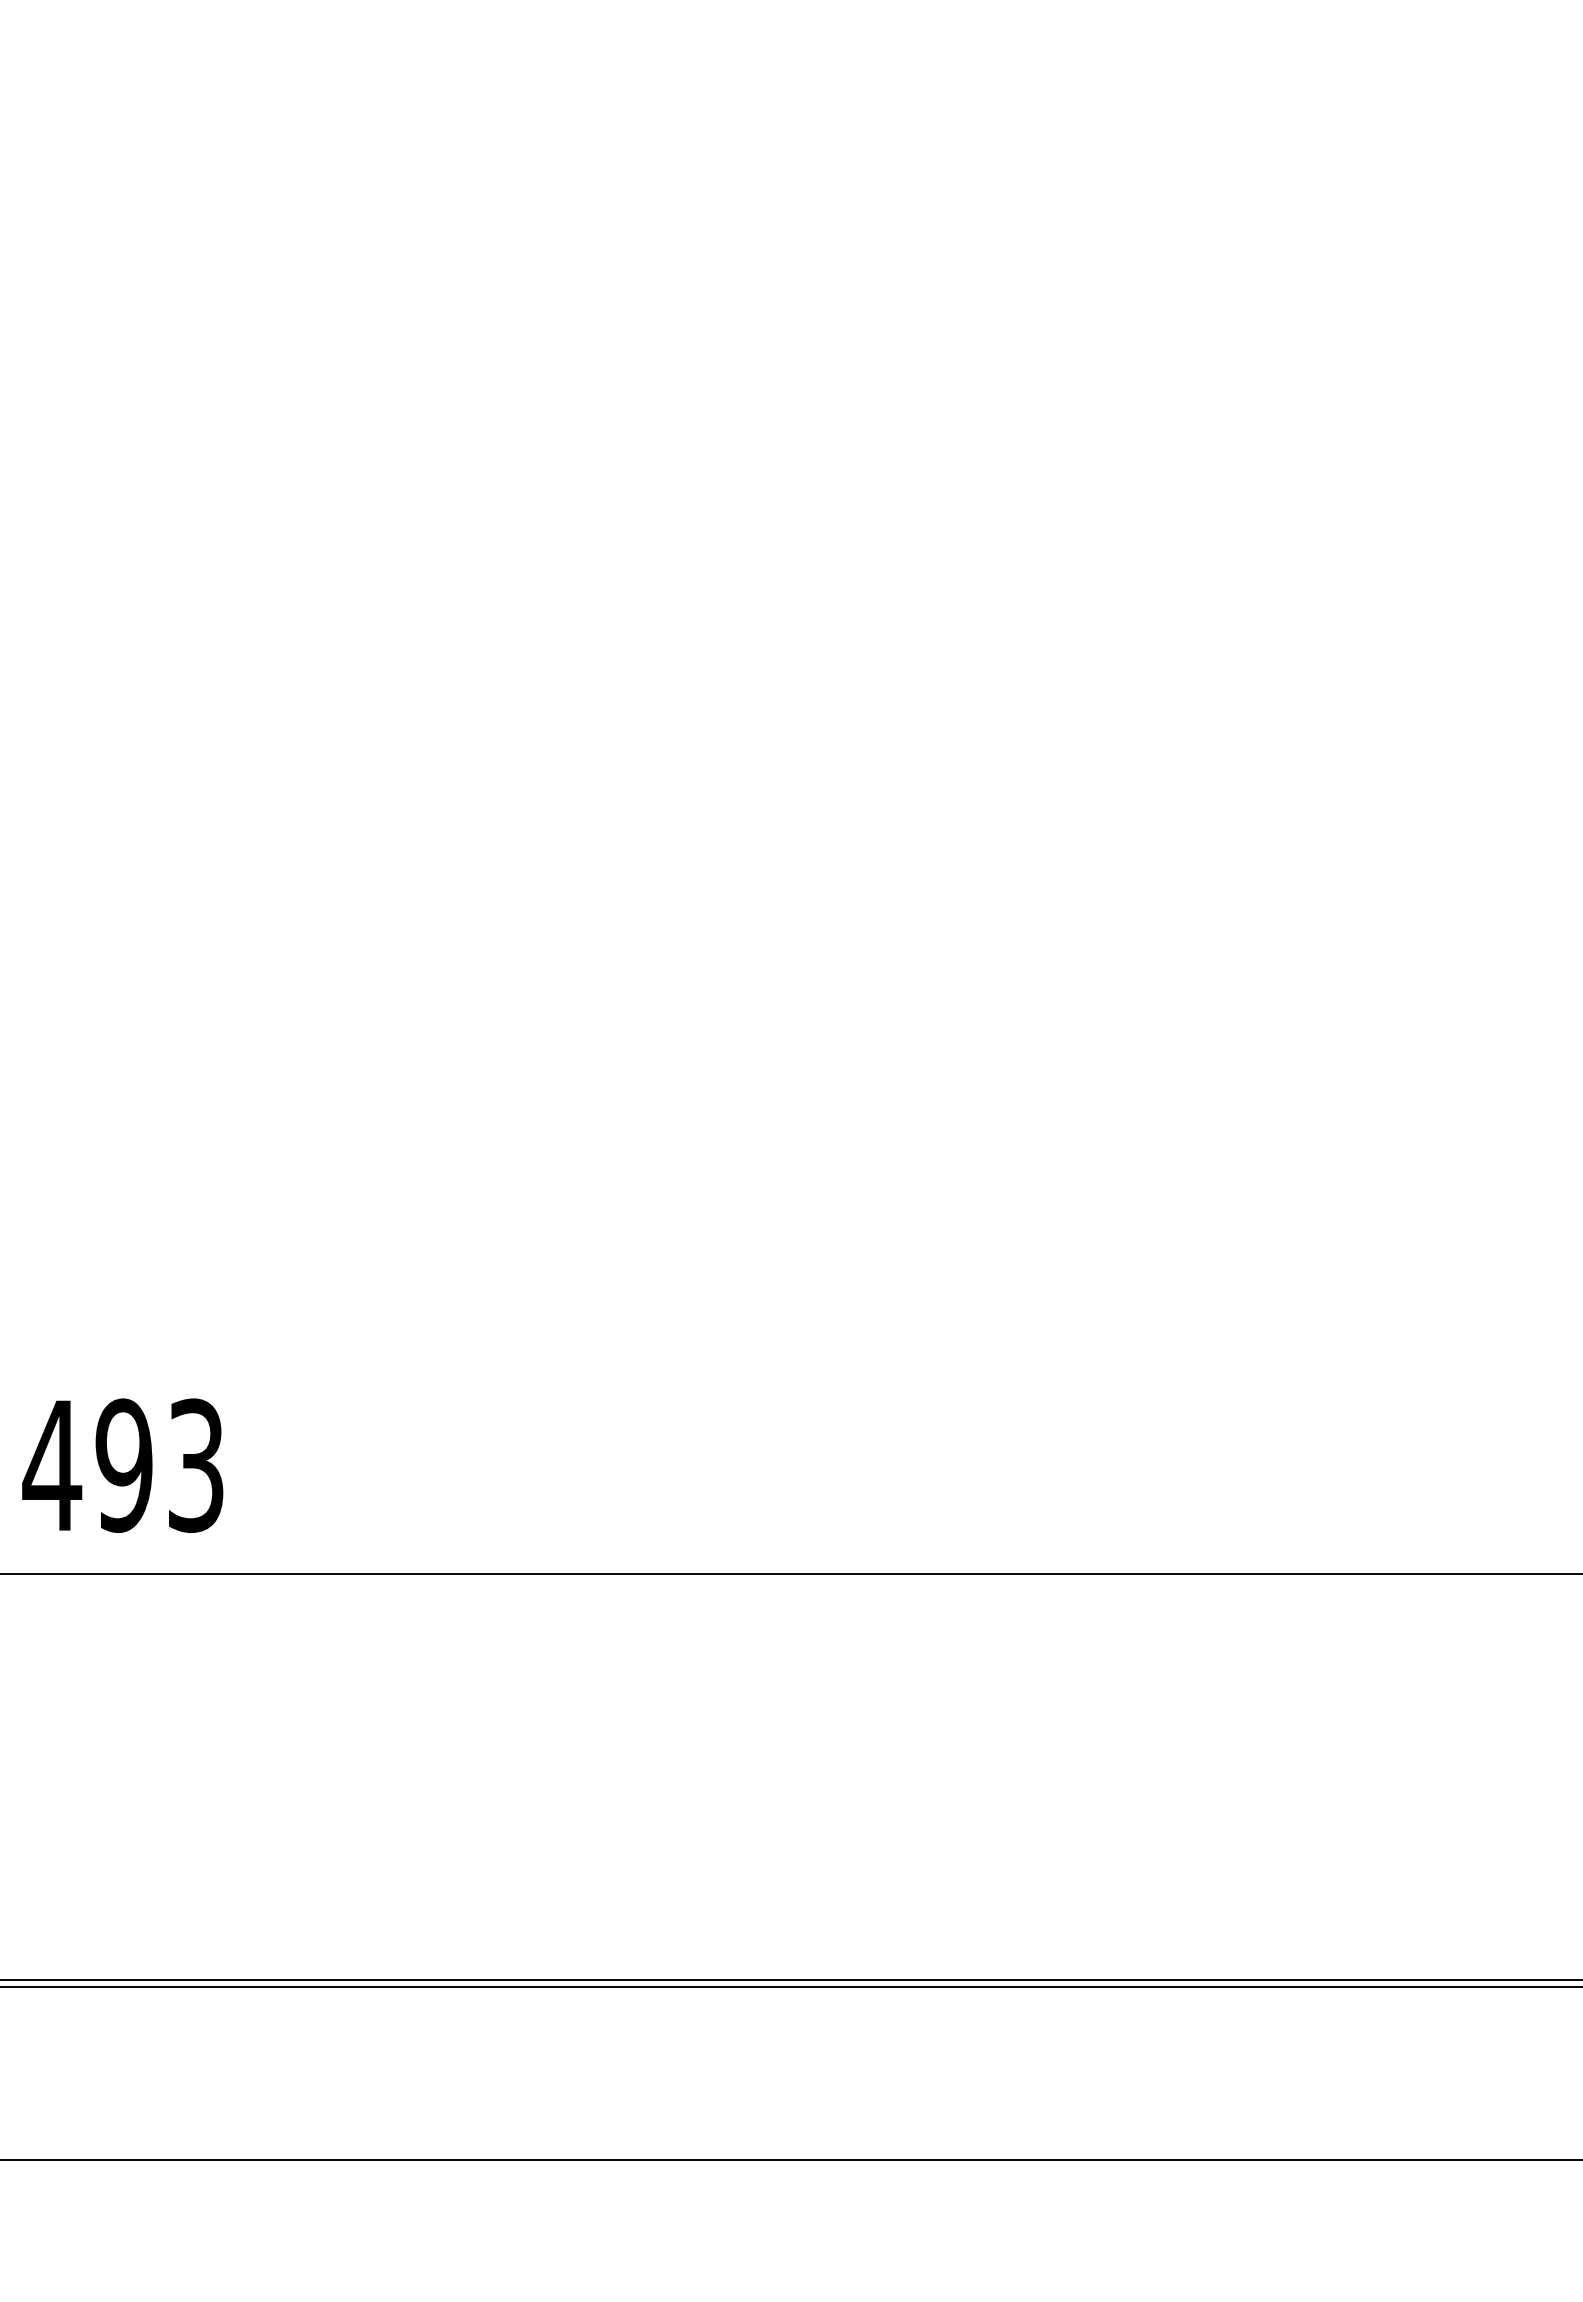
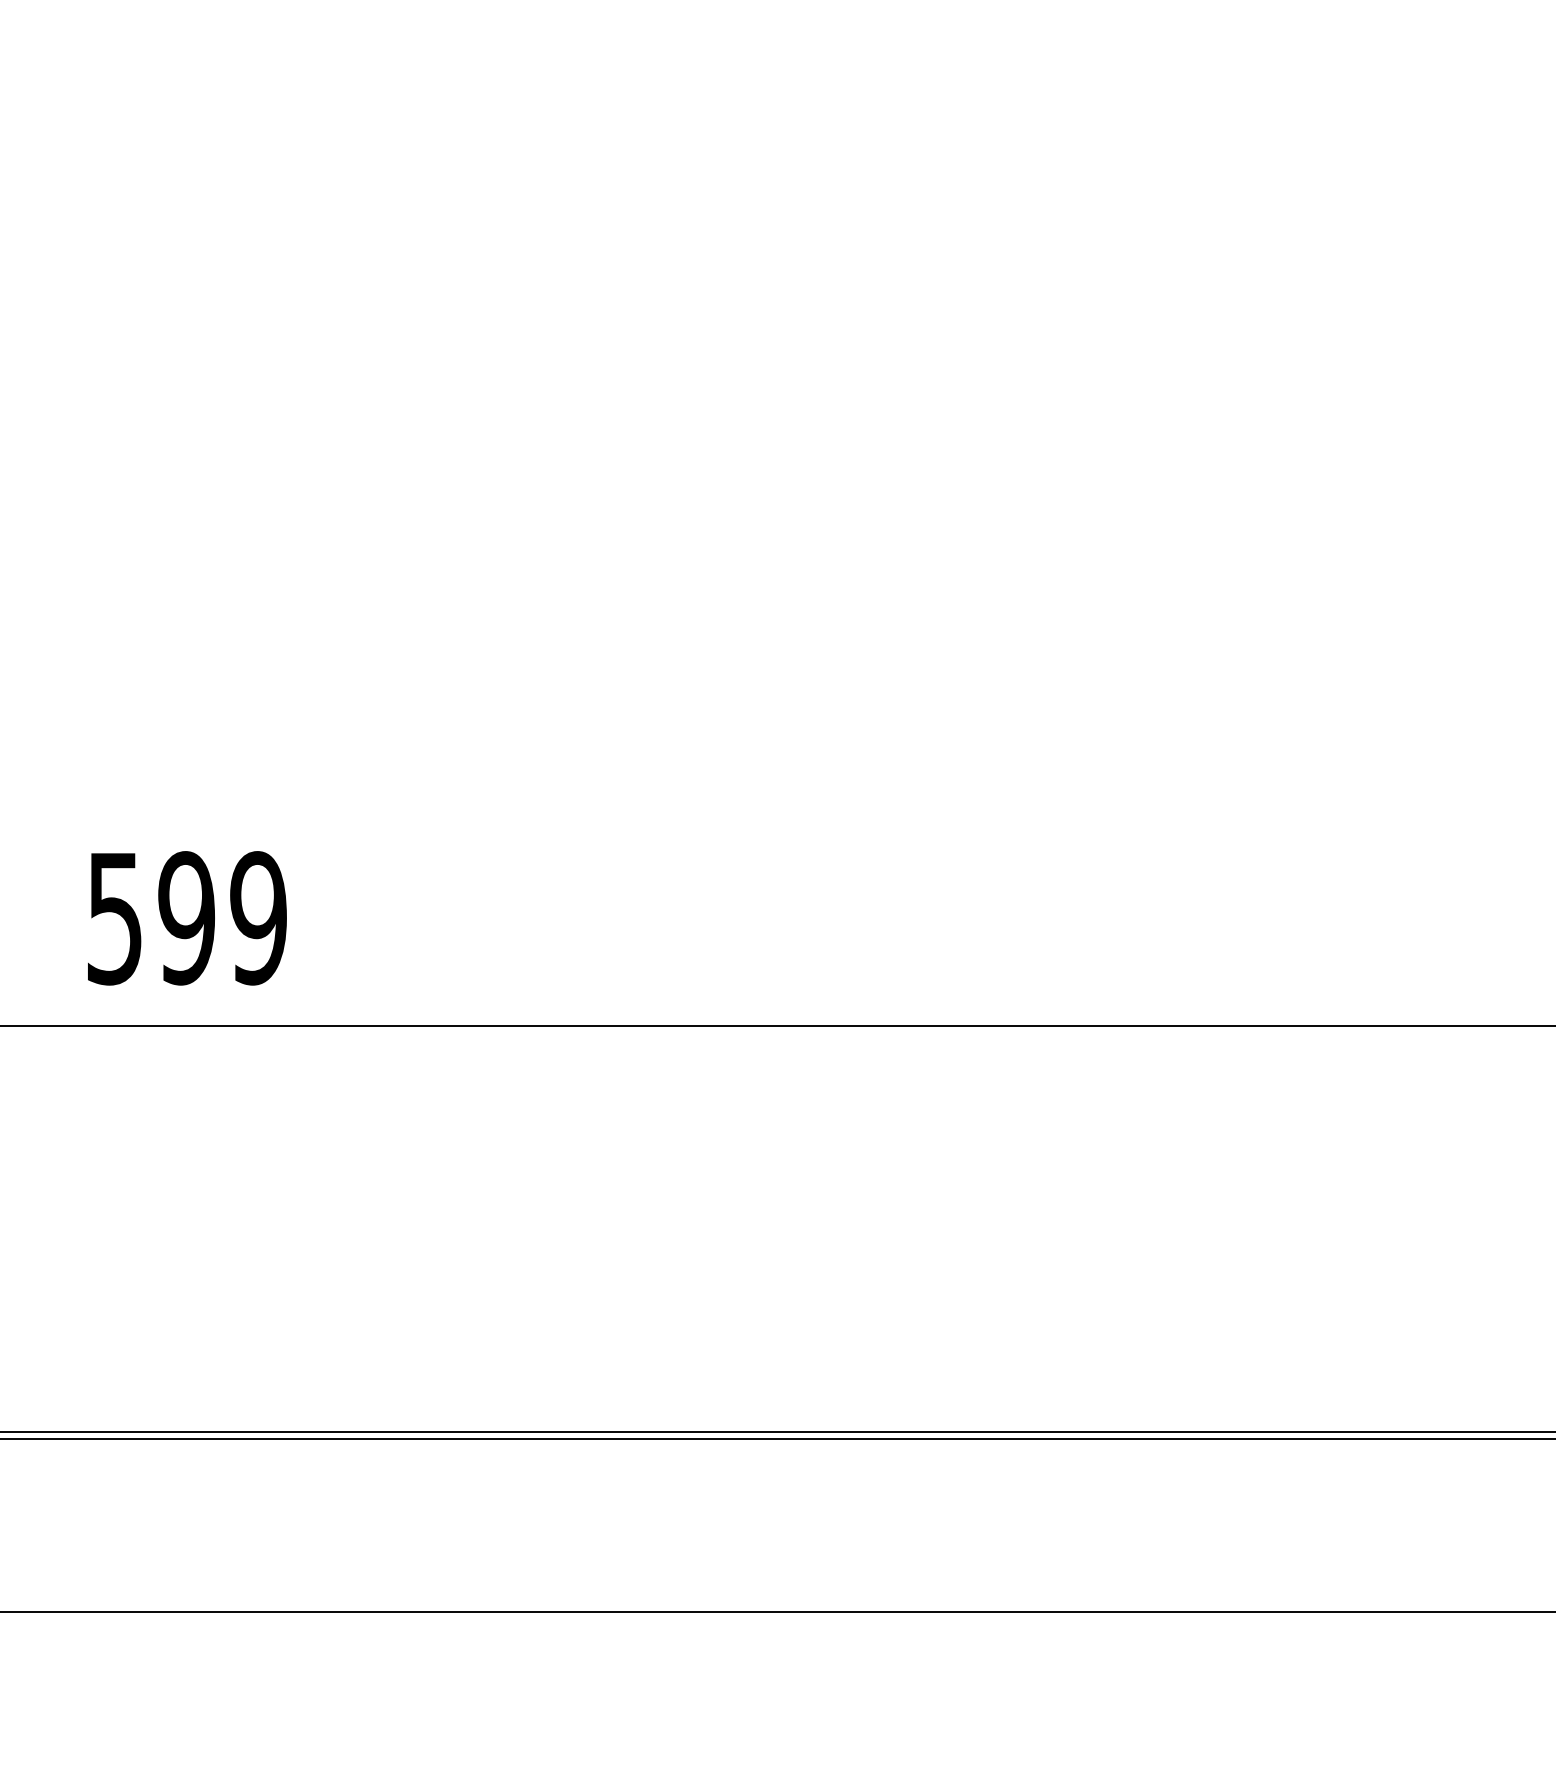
text: (123, 1465) -> (186, 918), 493 -> 599

